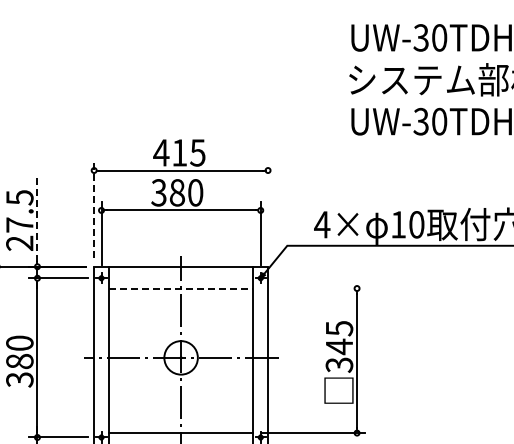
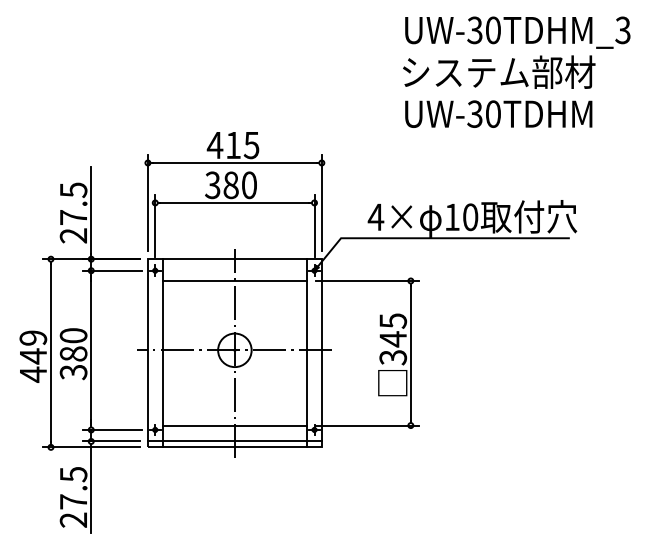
line: (93, 210) -> (147, 202), dashed -> solid
line: (267, 210) -> (321, 202), added
line: (37, 218) -> (91, 210), dashed -> solid
line: (181, 288) -> (235, 280), dashed -> solid
line: (313, 288) -> (367, 280), added

